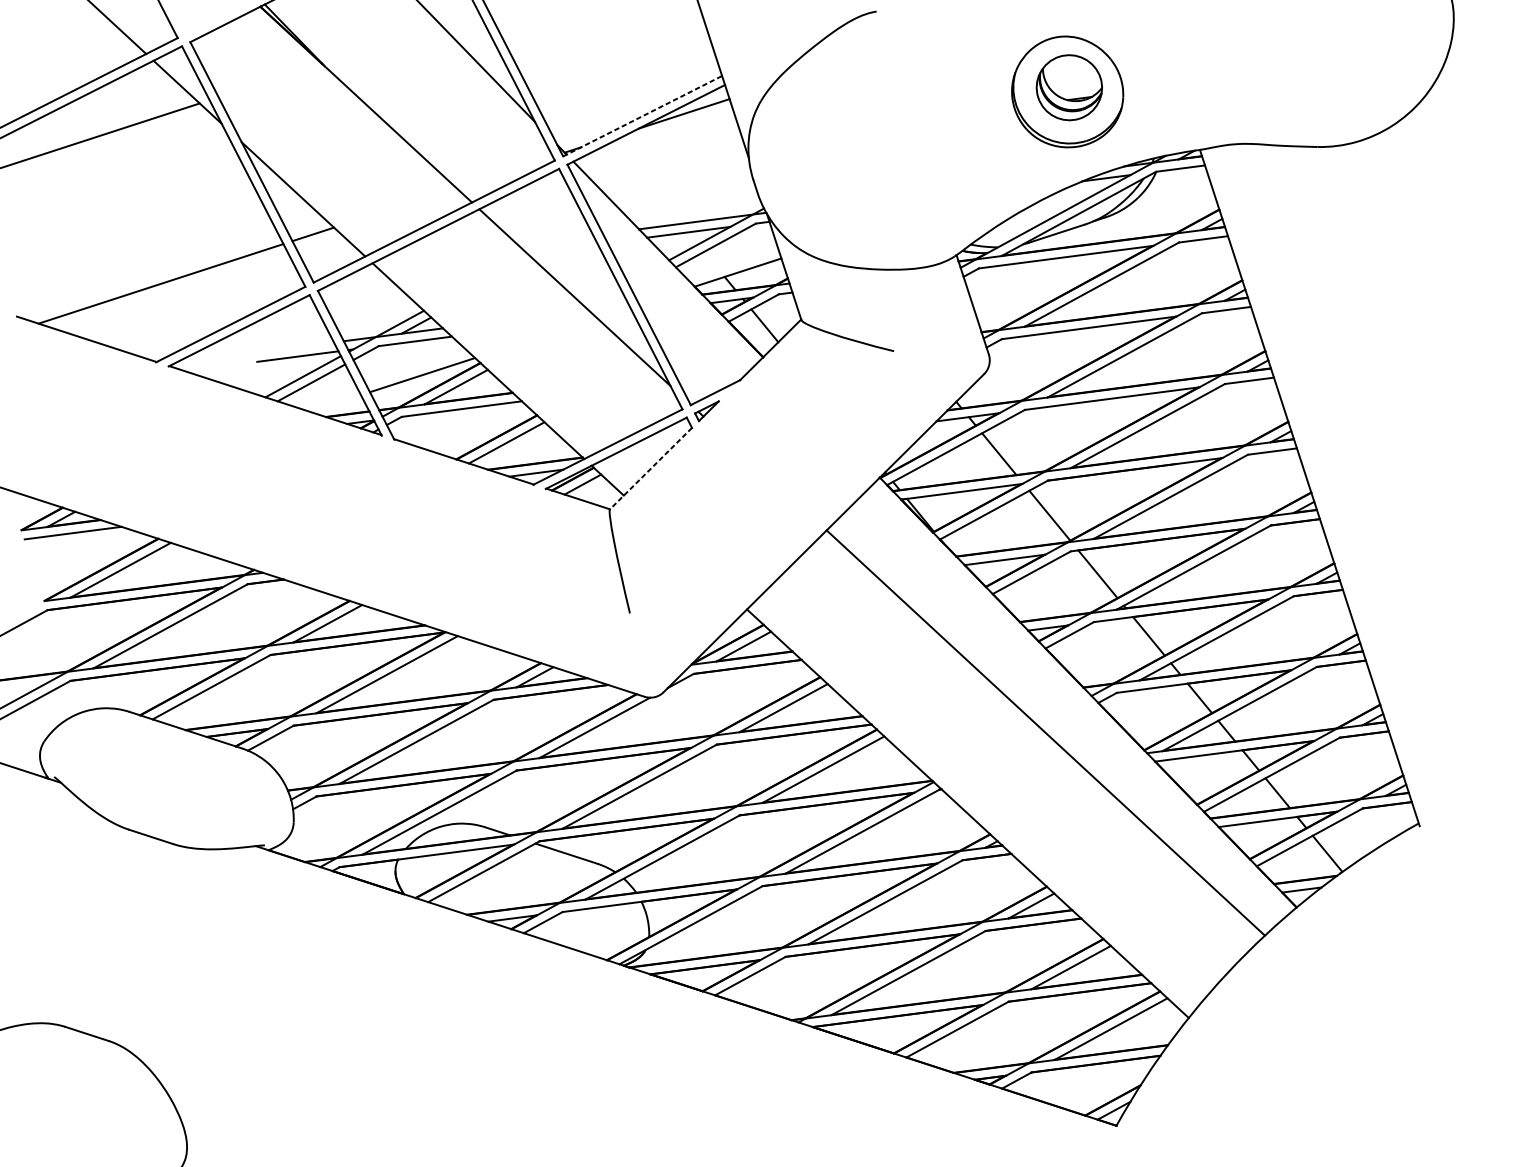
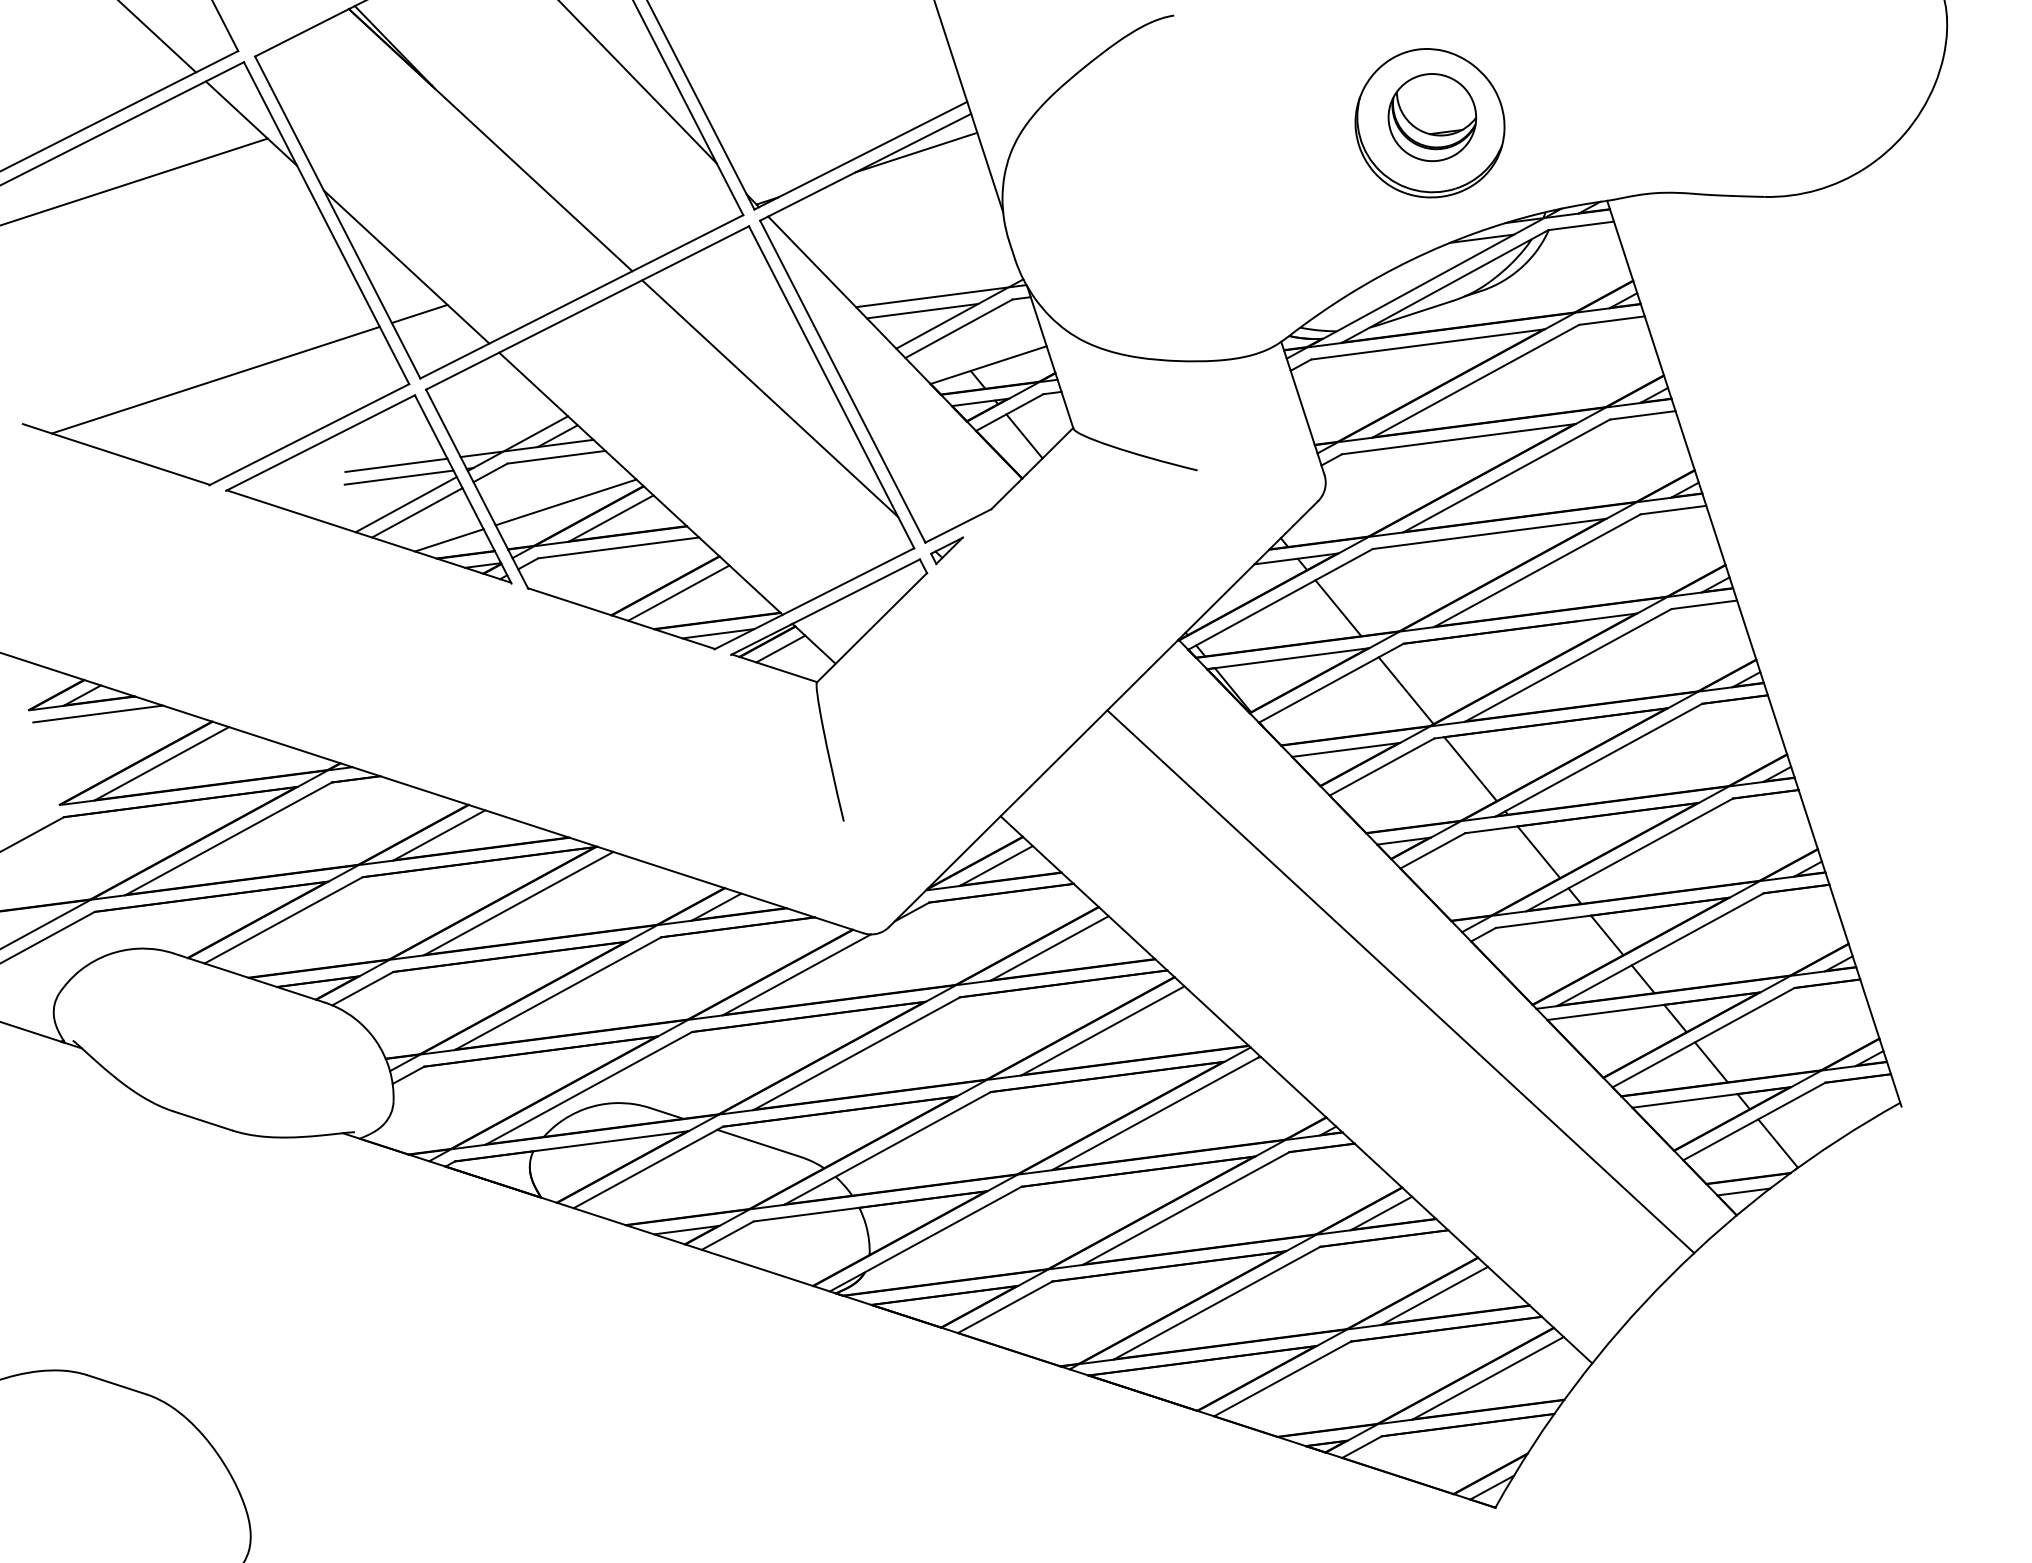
line: (643, 116) -> (861, 155), dashed -> solid
line: (295, 346) -> (396, 464), added
line: (335, 403) -> (449, 540), added
line: (650, 469) -> (871, 628), dashed -> solid

